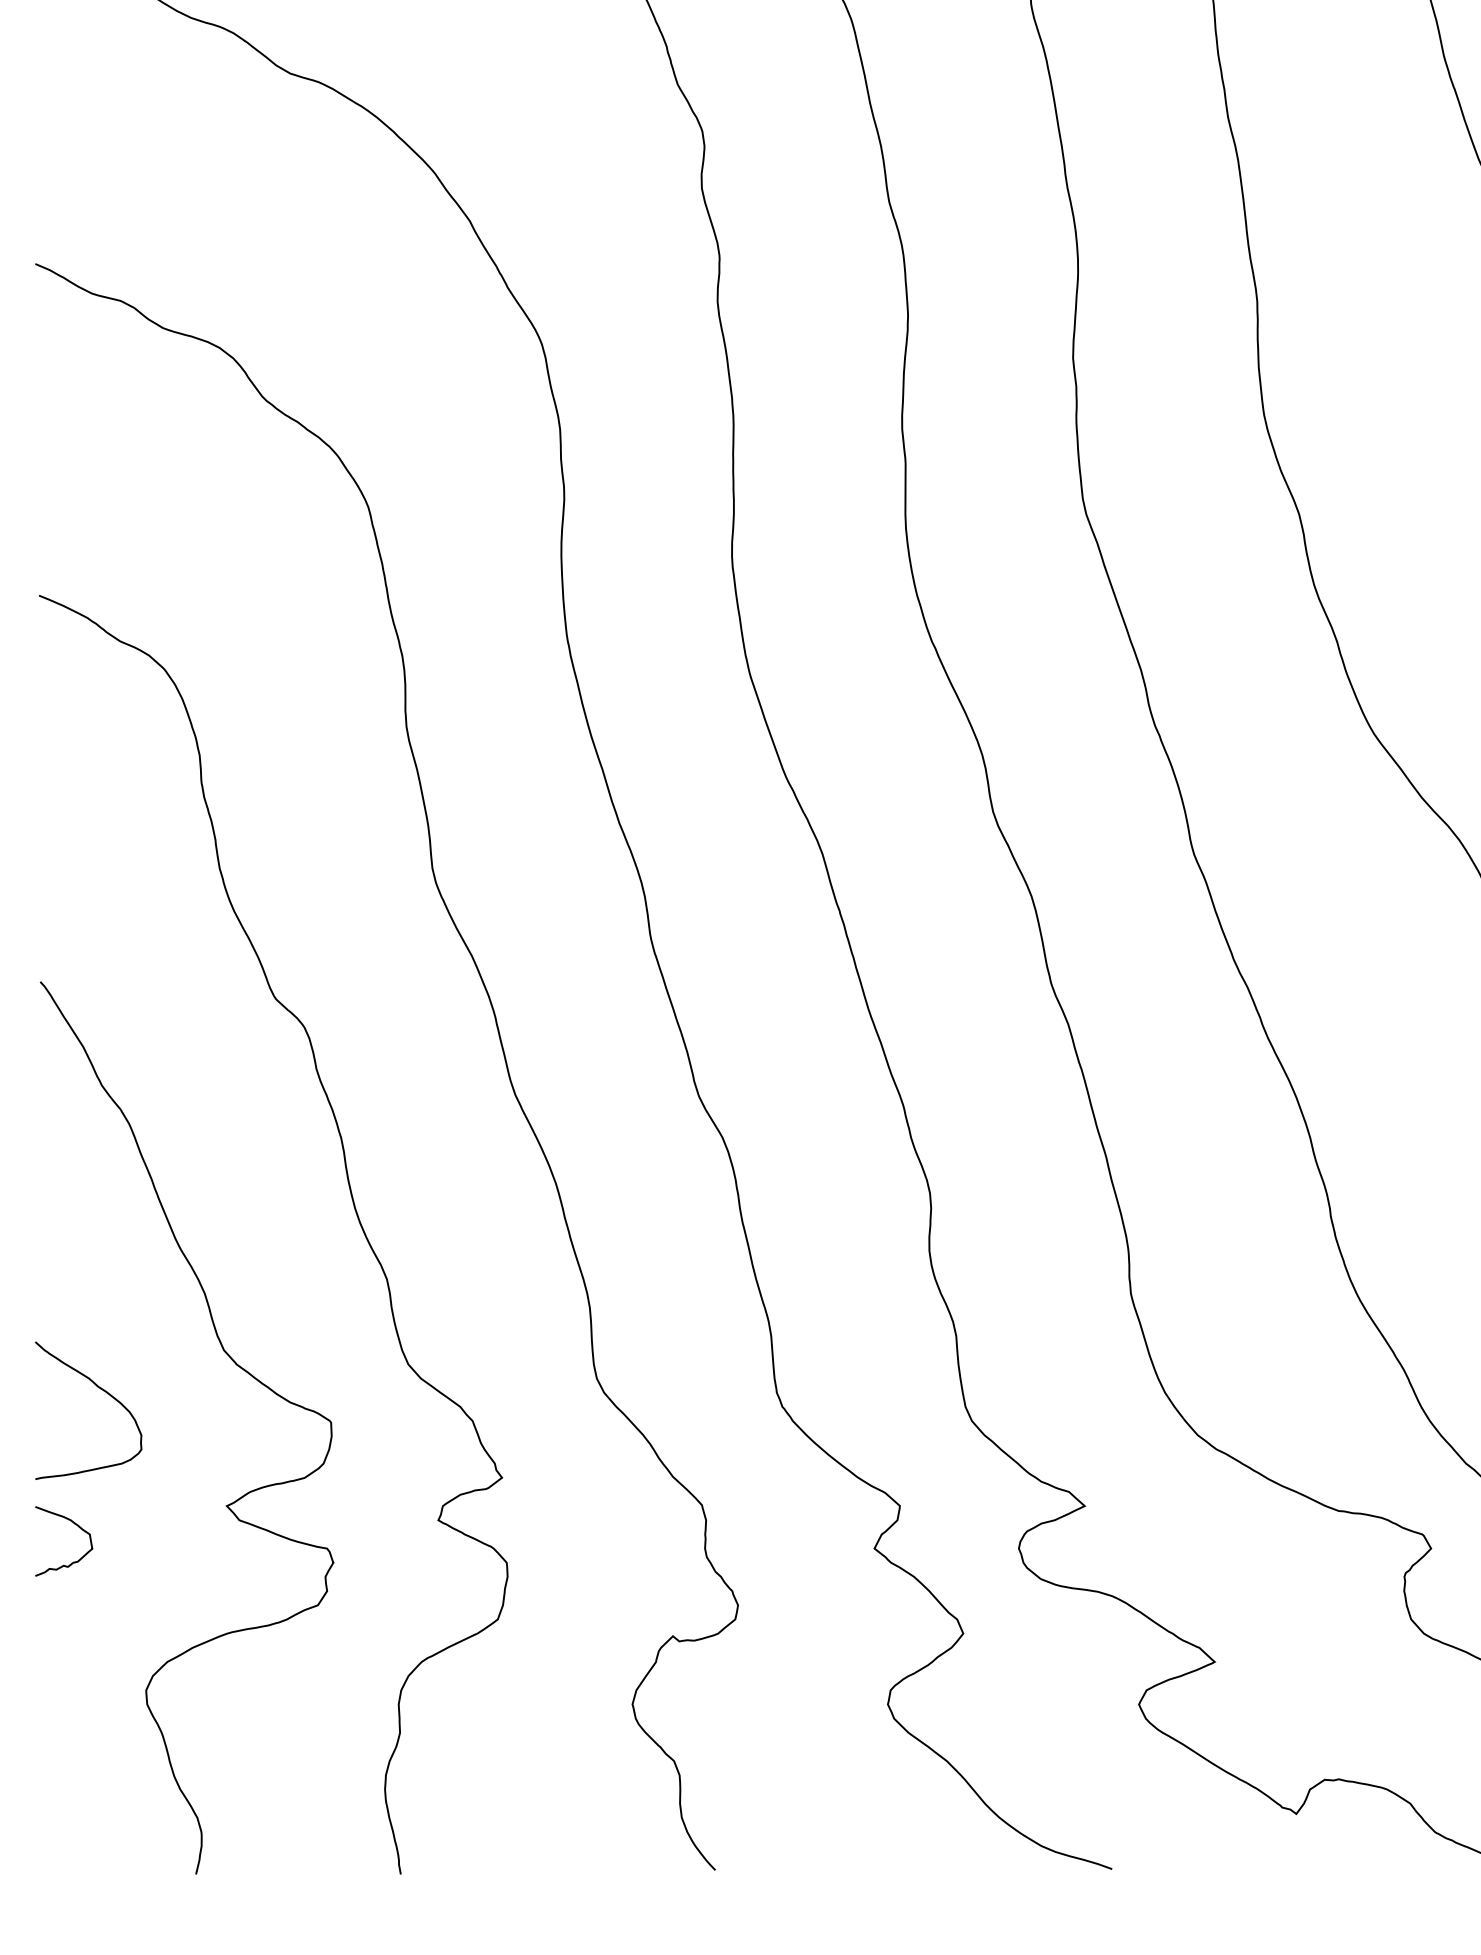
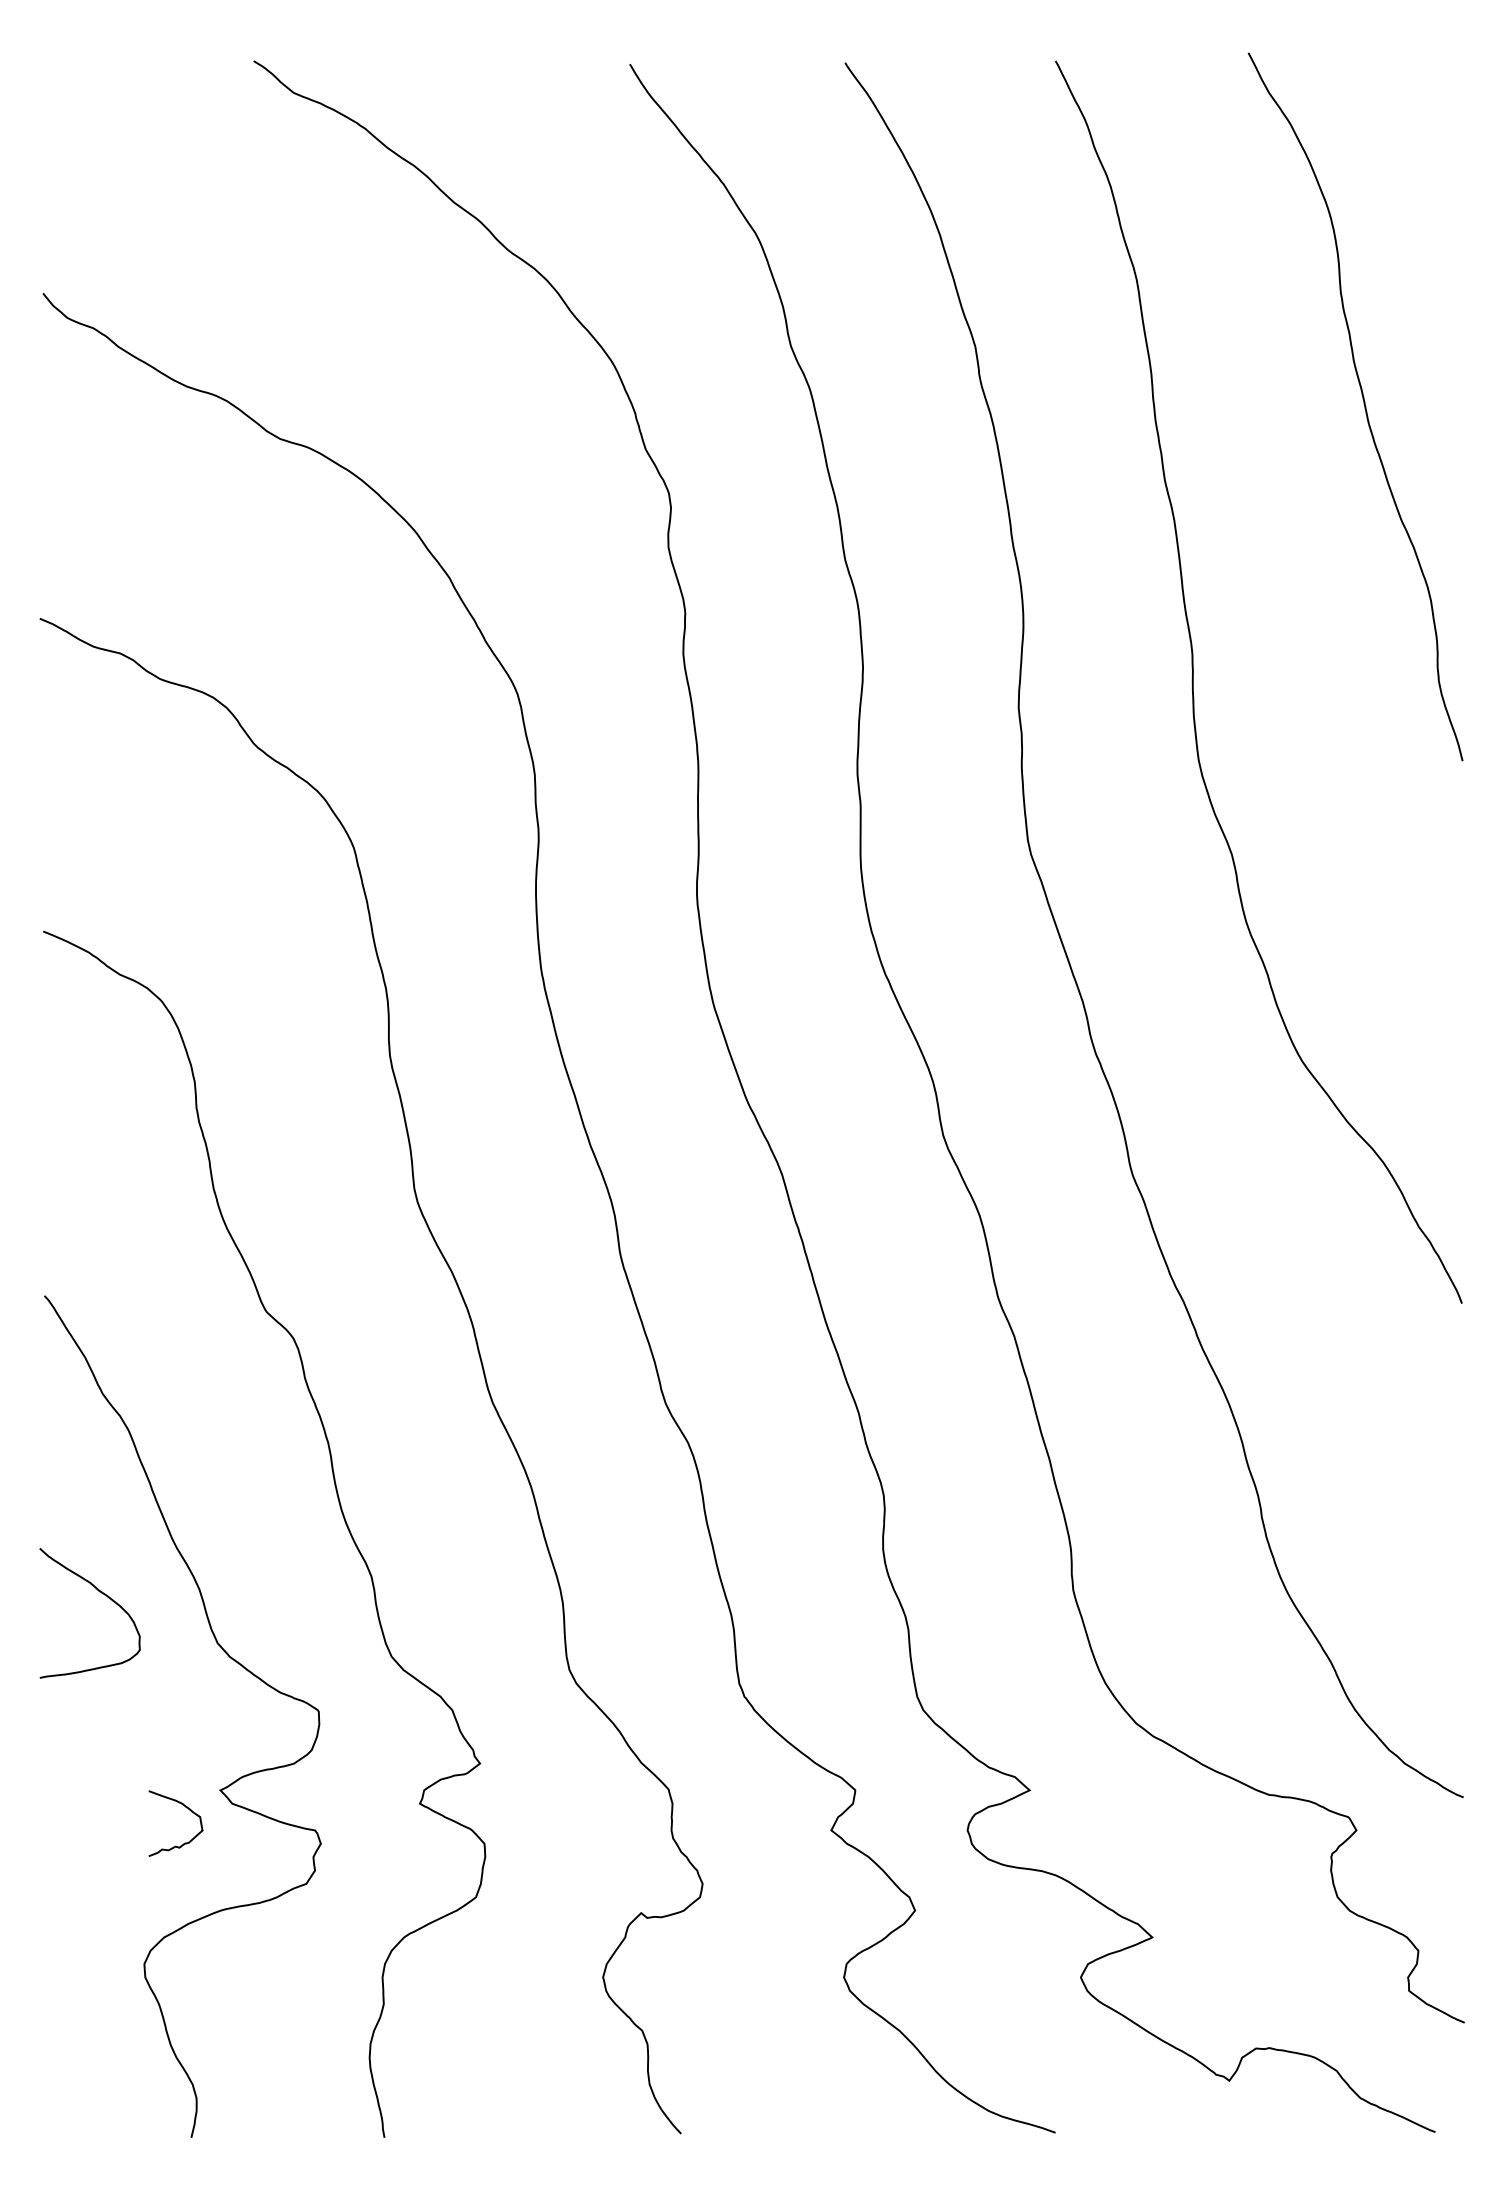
curve: (98, 1388) -> (99, 1592), moved
curve: (75, 1525) -> (186, 1808), moved

